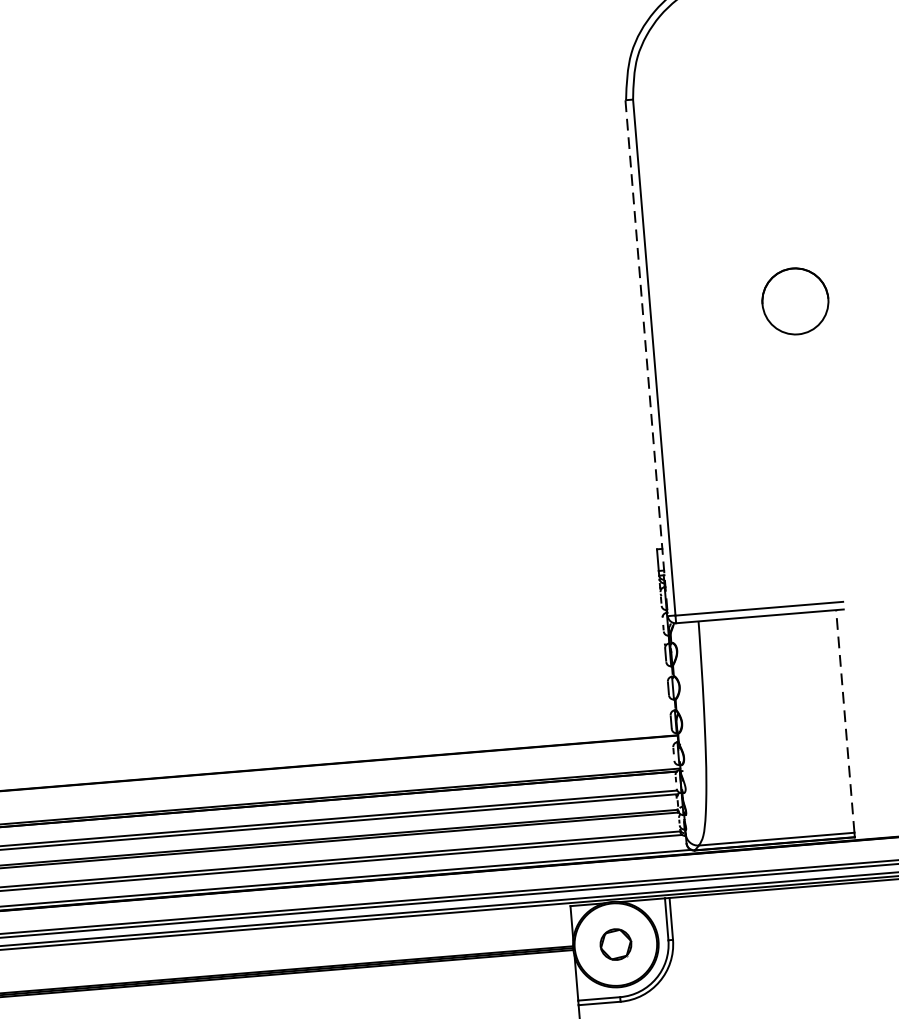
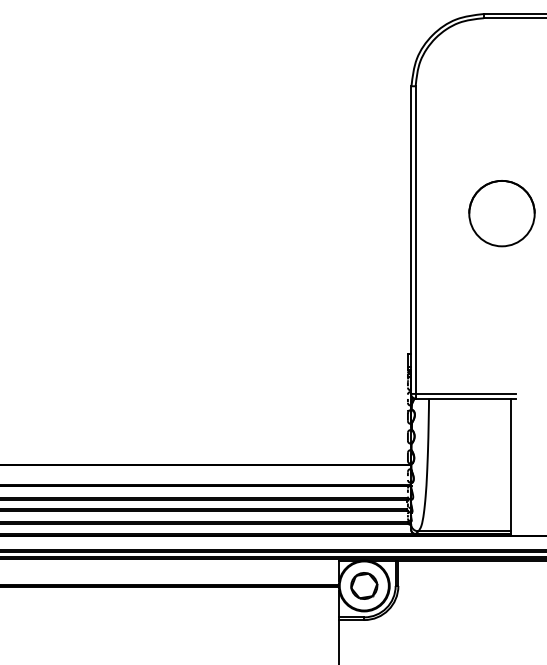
circle: (794, 301) -> (501, 213), size x1.67
line: (647, 358) -> (411, 240), dashed -> solid
line: (845, 720) -> (511, 464), dashed -> solid
part: (616, 943) -> (364, 585), size x1.43

